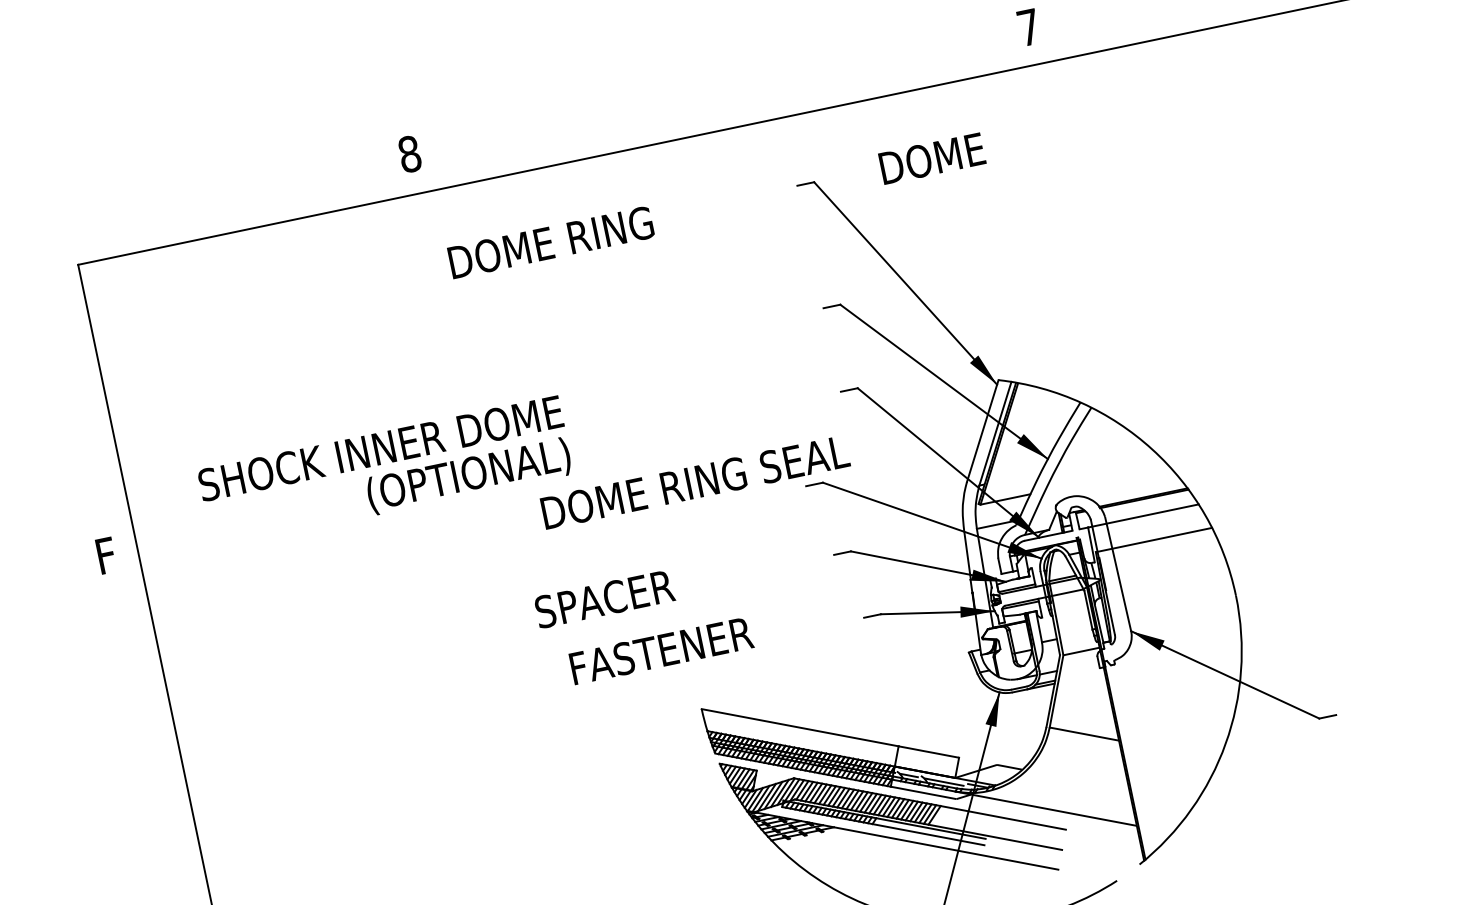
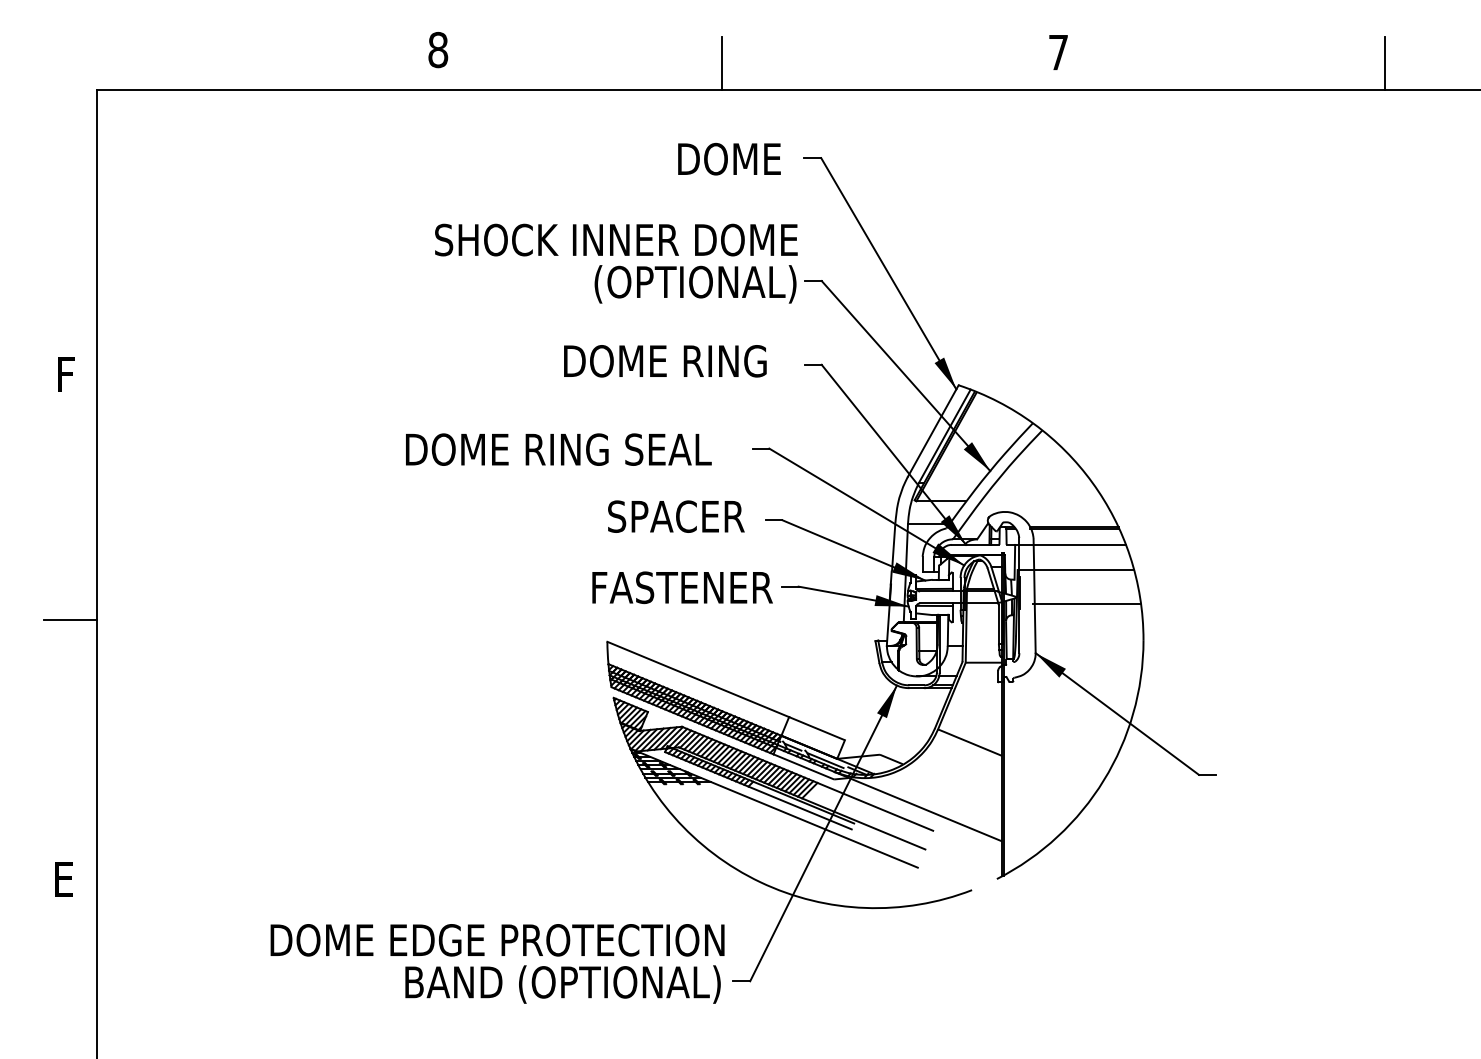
line: (695, 107) -> (722, 62), added
text: (932, 157) -> (729, 158), moved
text: (551, 242) -> (665, 361), moved
text: (385, 471) -> (616, 263), moved
text: (695, 482) -> (558, 449), moved
line: (1171, 572) -> (1086, 604), added
text: (604, 598) -> (676, 516), moved
text: (661, 650) -> (682, 587), moved
line: (161, 798) -> (70, 619), added

